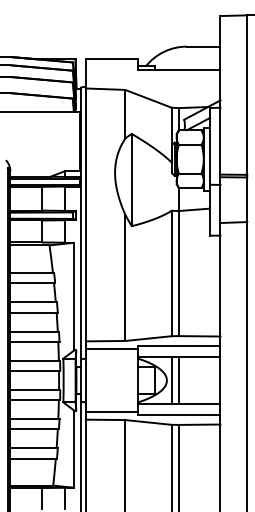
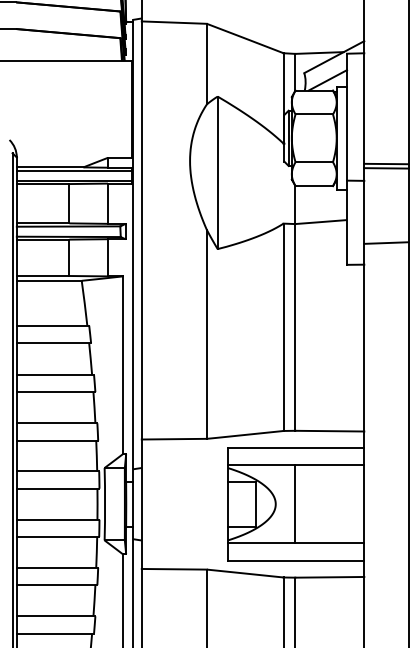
line: (111, 349) -> (184, 452), removed
line: (171, 380) -> (283, 504), removed
line: (111, 411) -> (184, 555), removed

